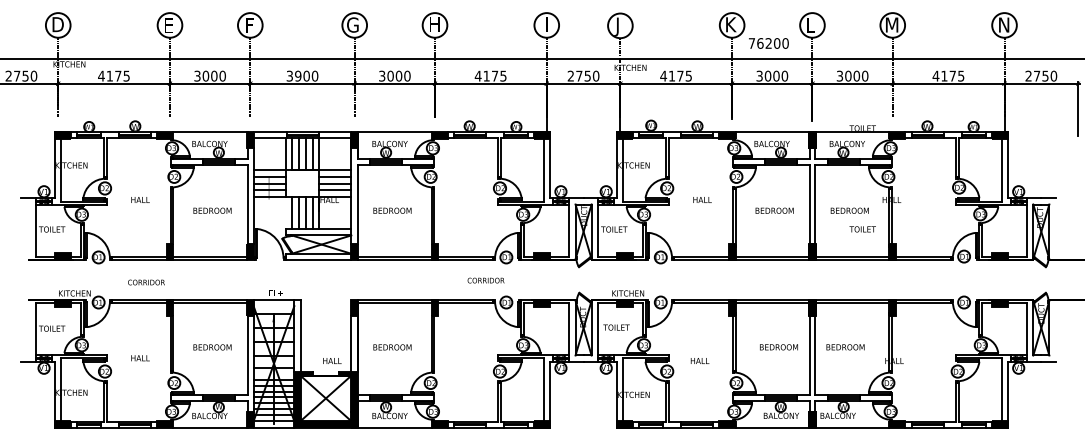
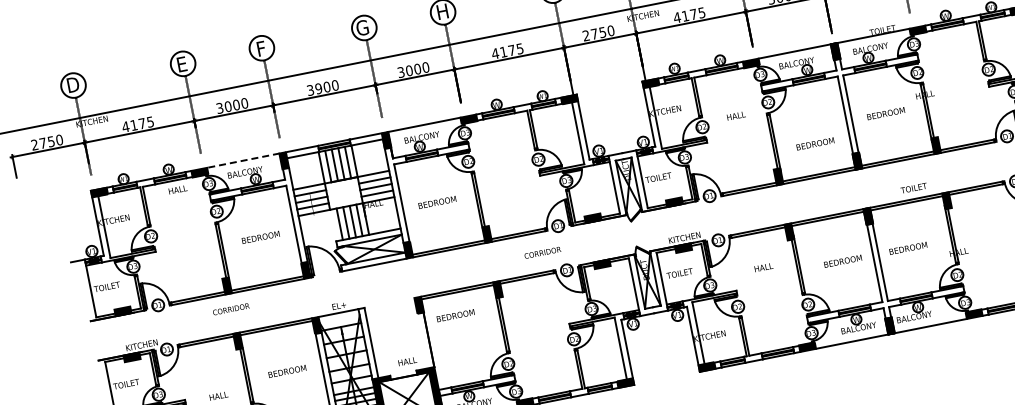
line: (209, 132) -> (242, 161), solid -> dashed
text: (140, 199) -> (177, 189), moved
text: (702, 199) -> (736, 115), moved
text: (774, 210) -> (815, 143), moved
text: (862, 229) -> (913, 188), moved
text: (146, 282) -> (231, 309), moved
line: (351, 343) -> (422, 340), removed
text: (392, 347) -> (455, 315), moved
text: (699, 360) -> (763, 267), moved

